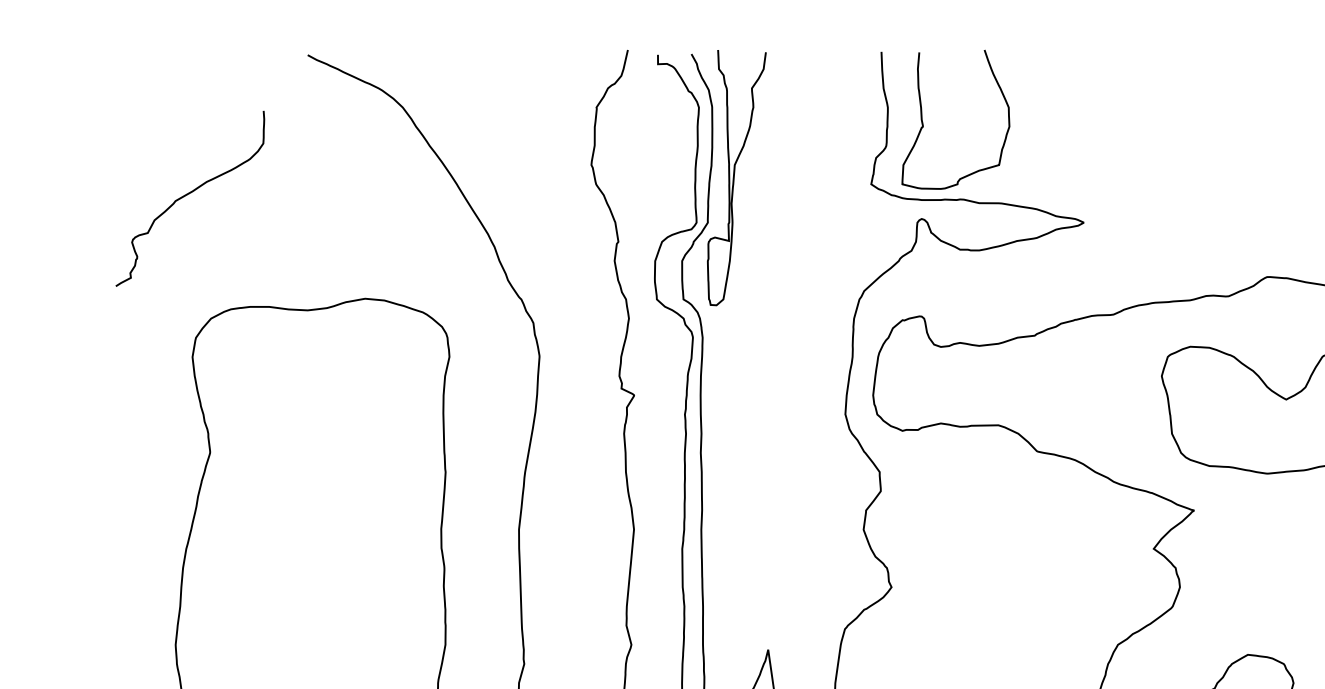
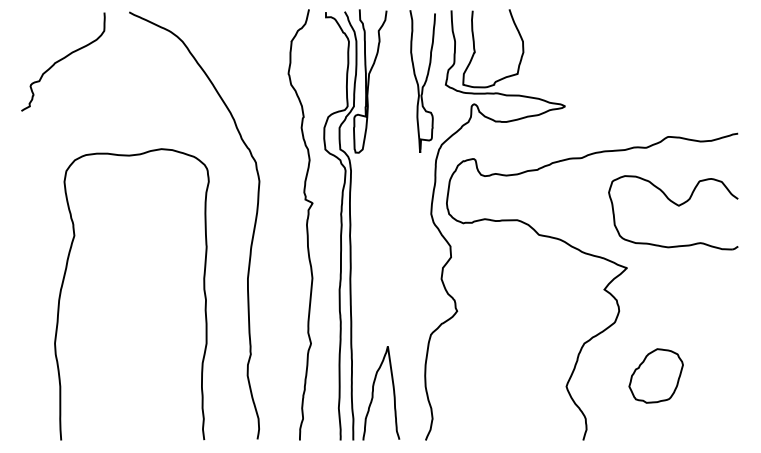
curve: (833, 178) -> (424, 81), added
curve: (190, 194) -> (63, 59), moved

